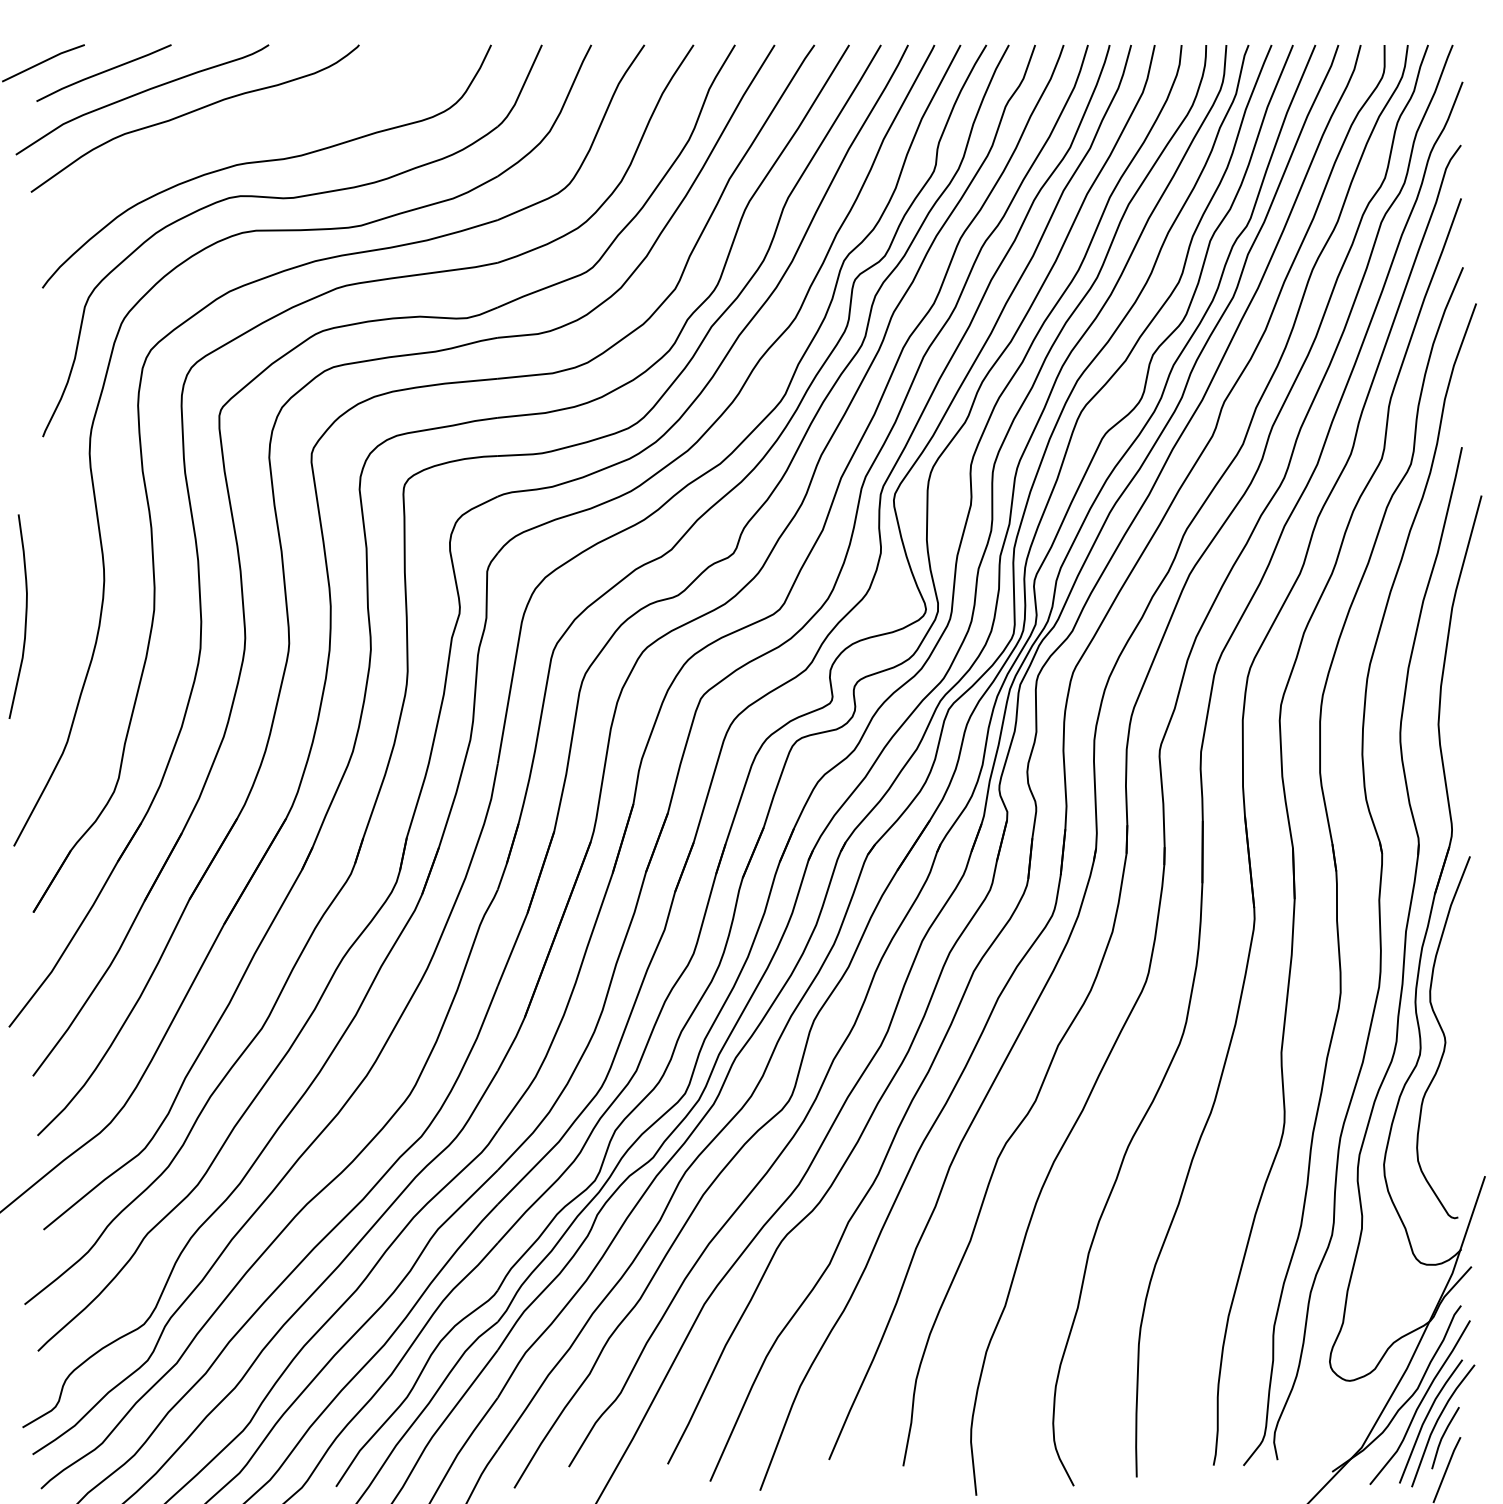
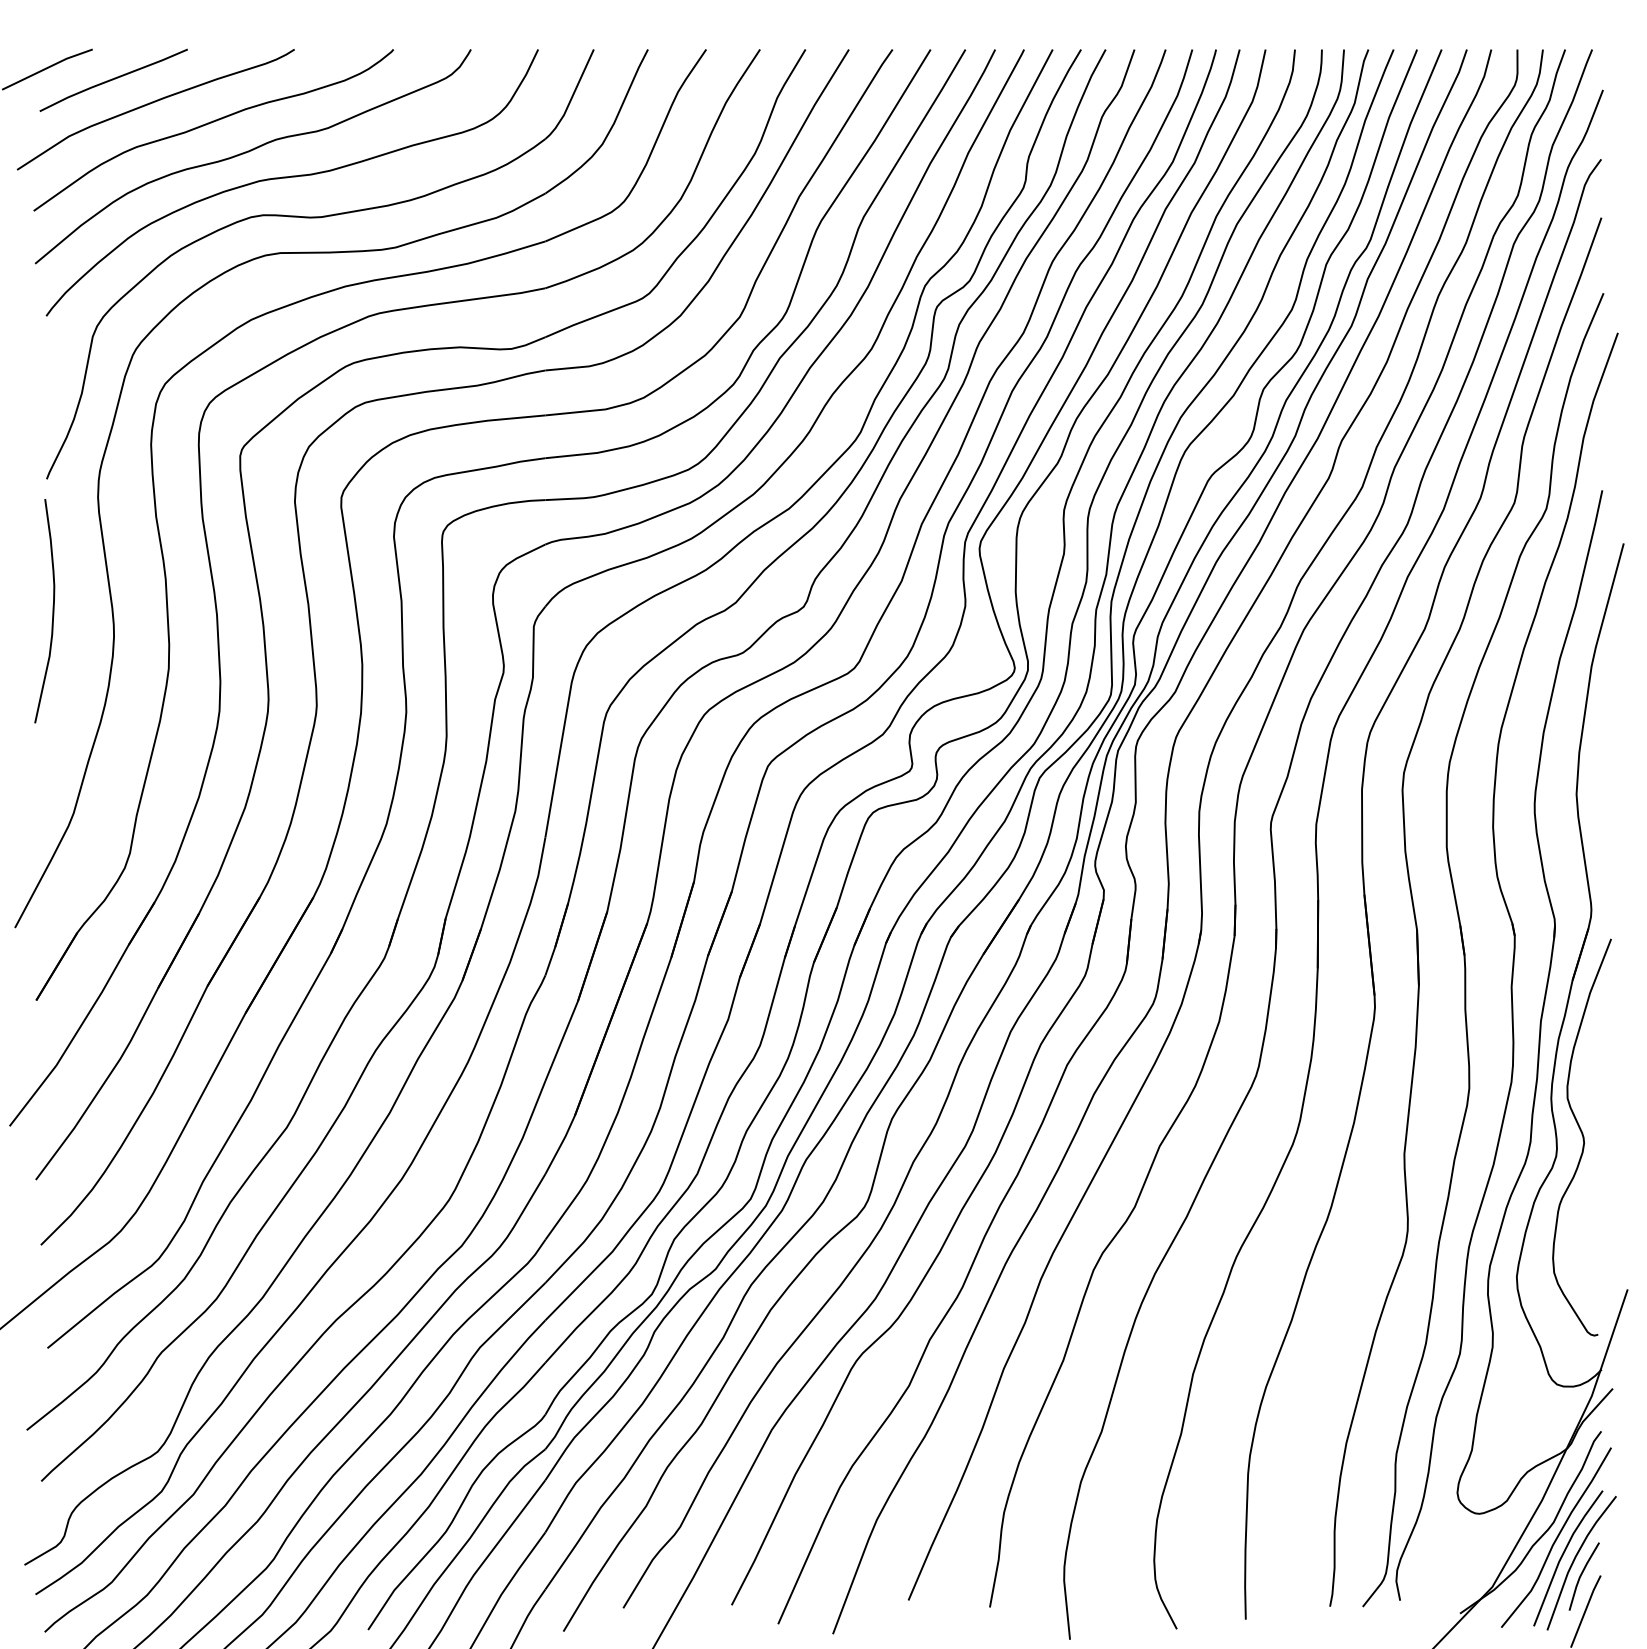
curve: (227, 138) -> (249, 152), added
curve: (25, 616) -> (52, 611), moved

